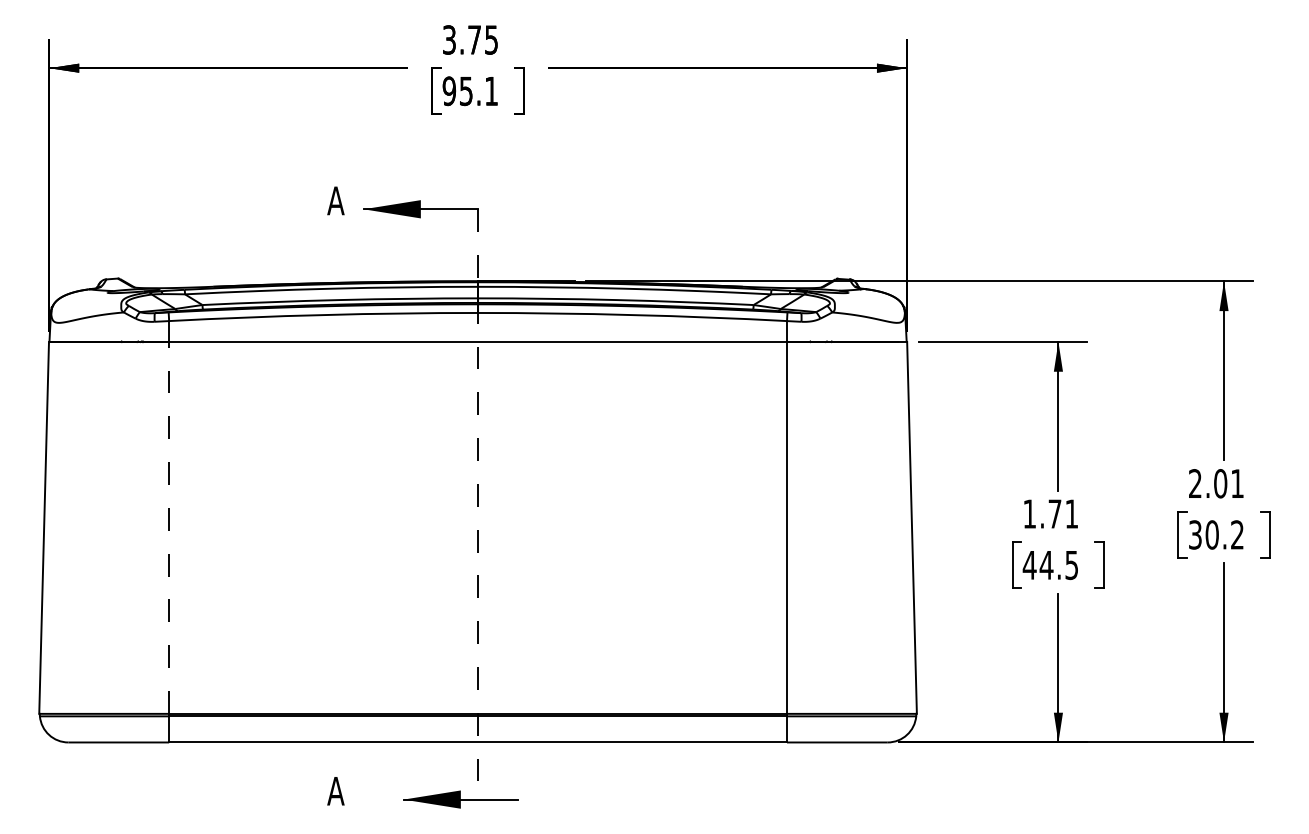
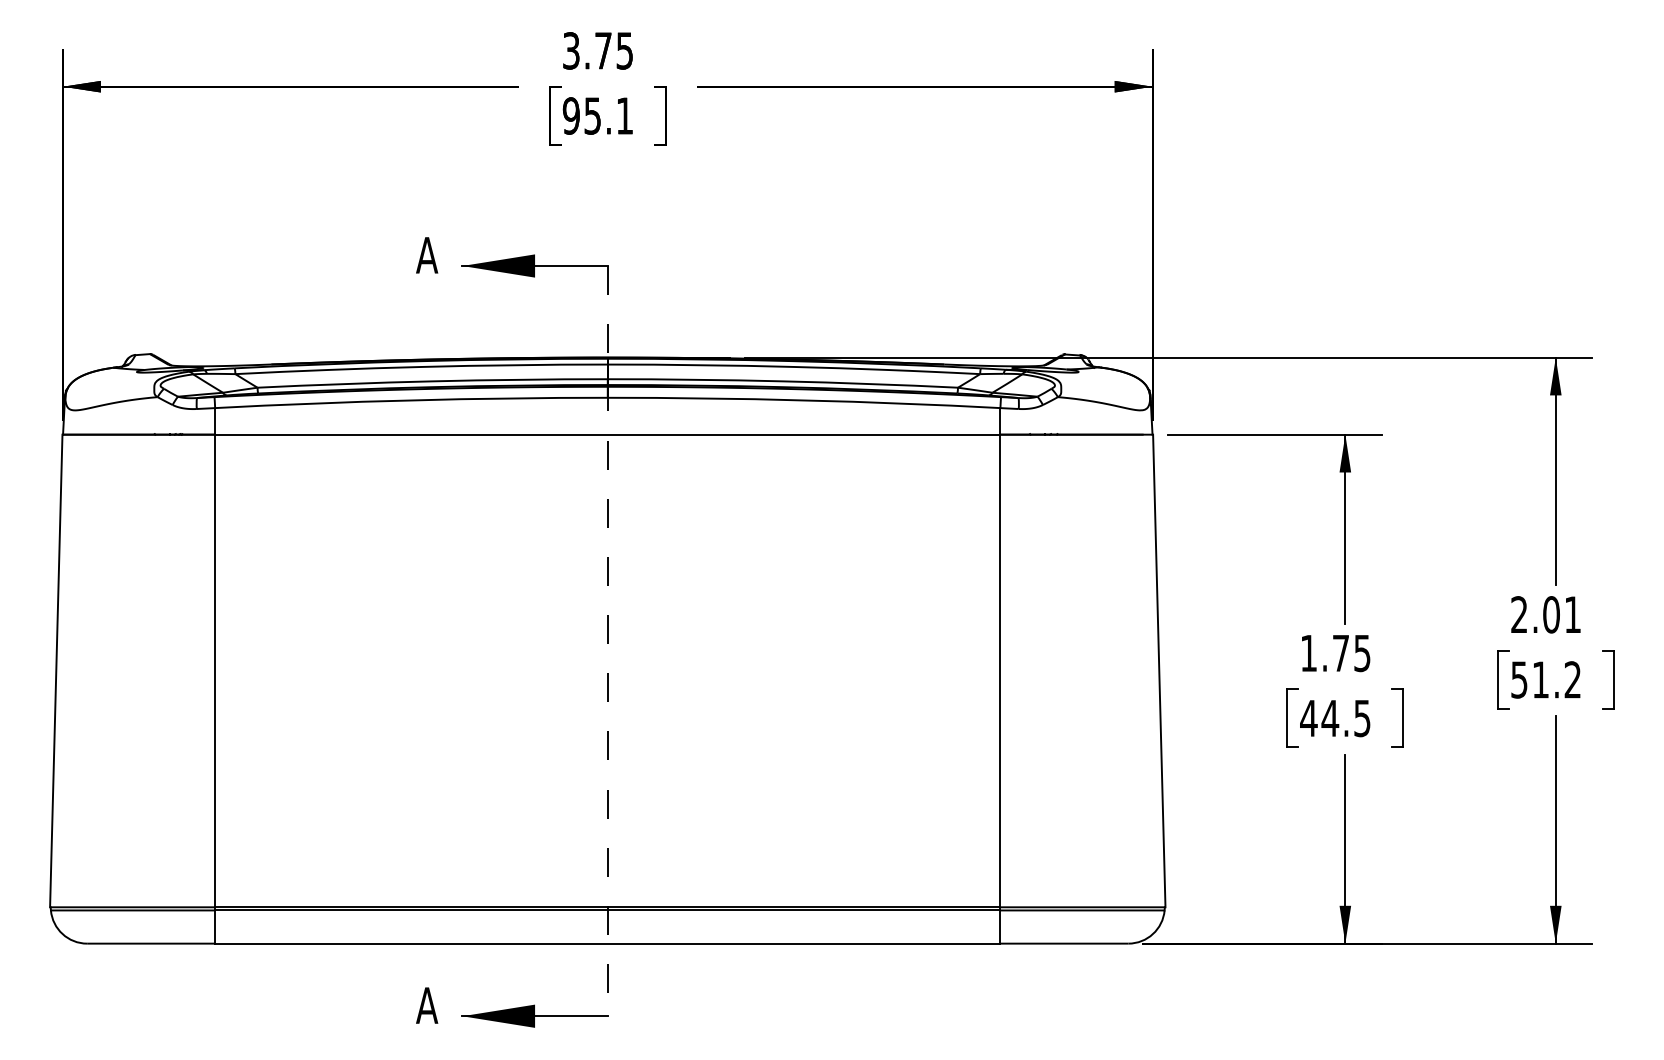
text: (1071, 513) -> (1361, 652), 1.71 -> 1.75
line: (169, 527) -> (215, 670), dashed -> solid
text: (1203, 534) -> (1529, 679), 30.2 -> 51.2
part: (460, 799) -> (534, 1016), moved

